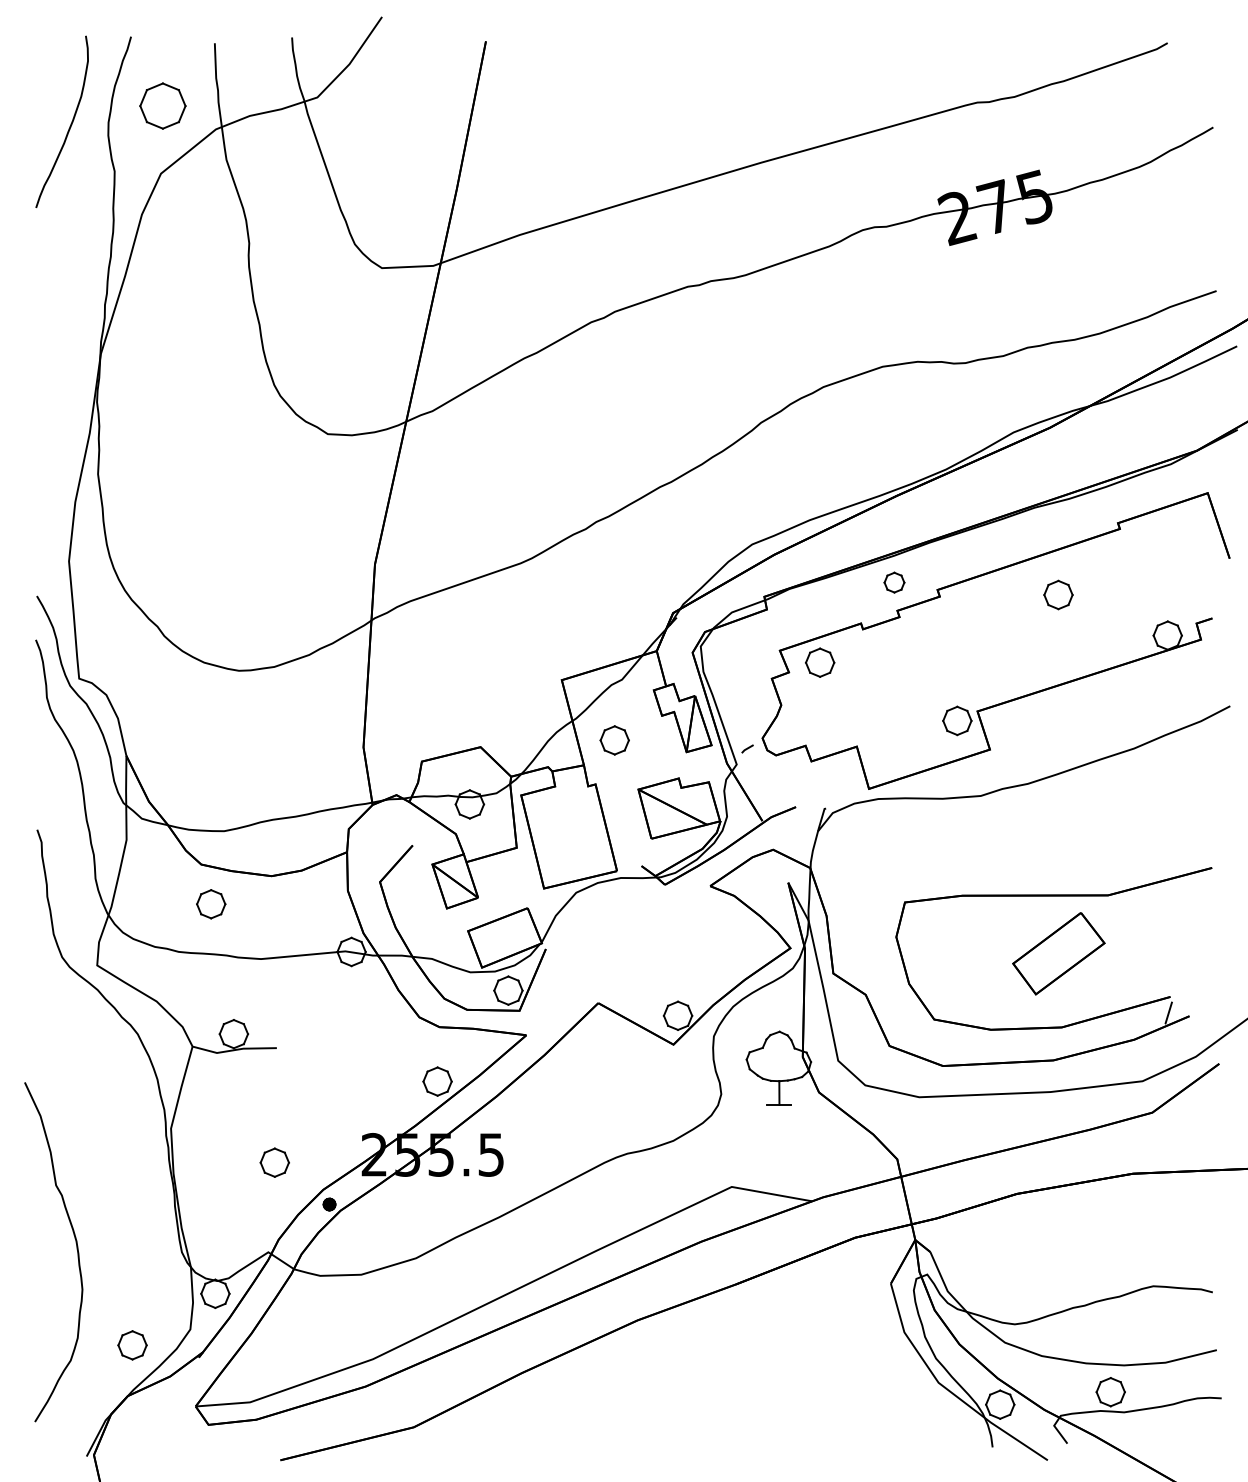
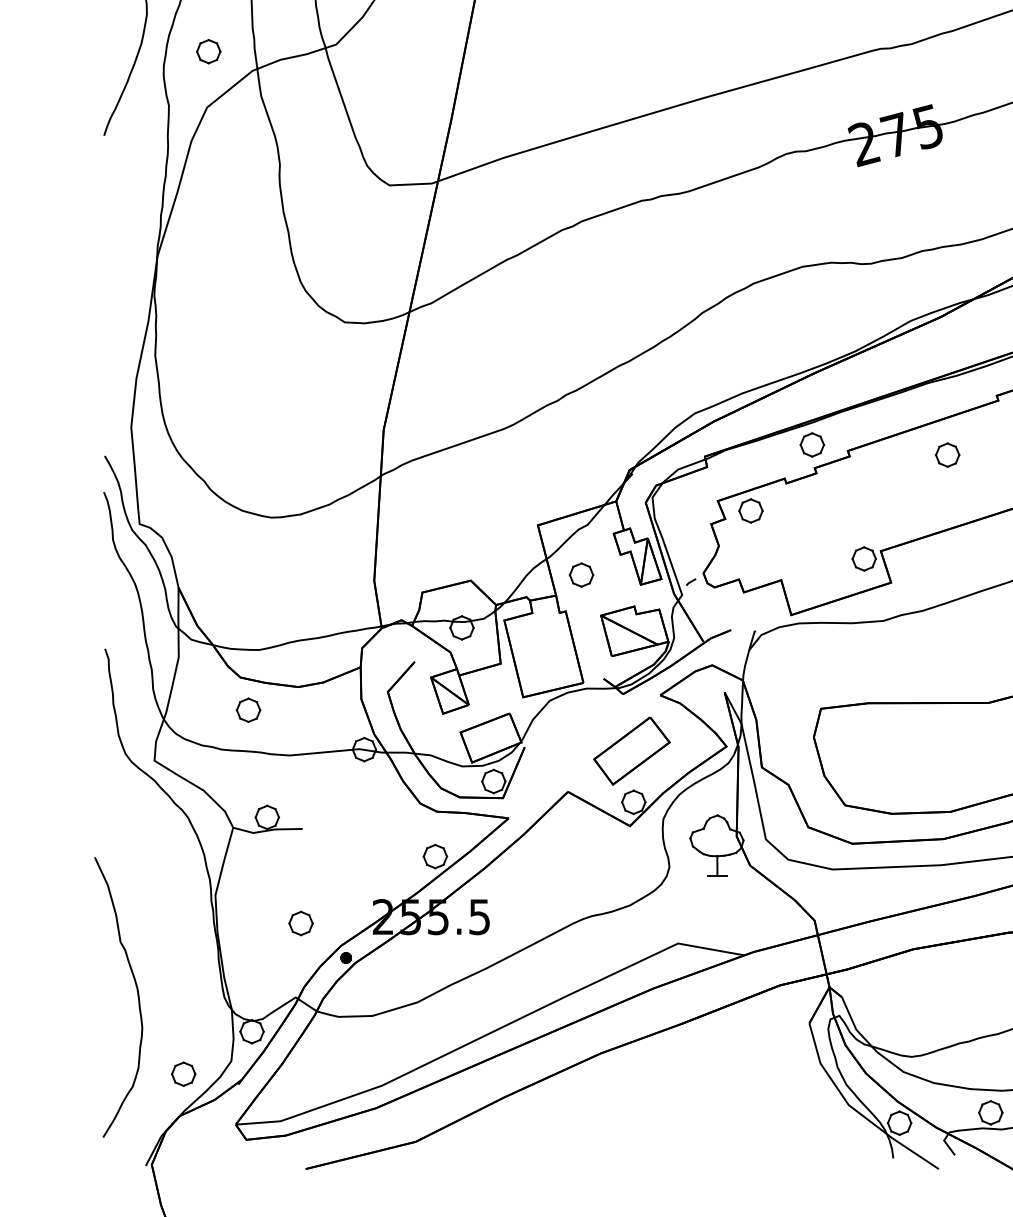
part: (162, 105) -> (208, 51), size x0.62
part: (894, 582) -> (812, 444), size x1.43
part: (1058, 953) -> (631, 750), moved

